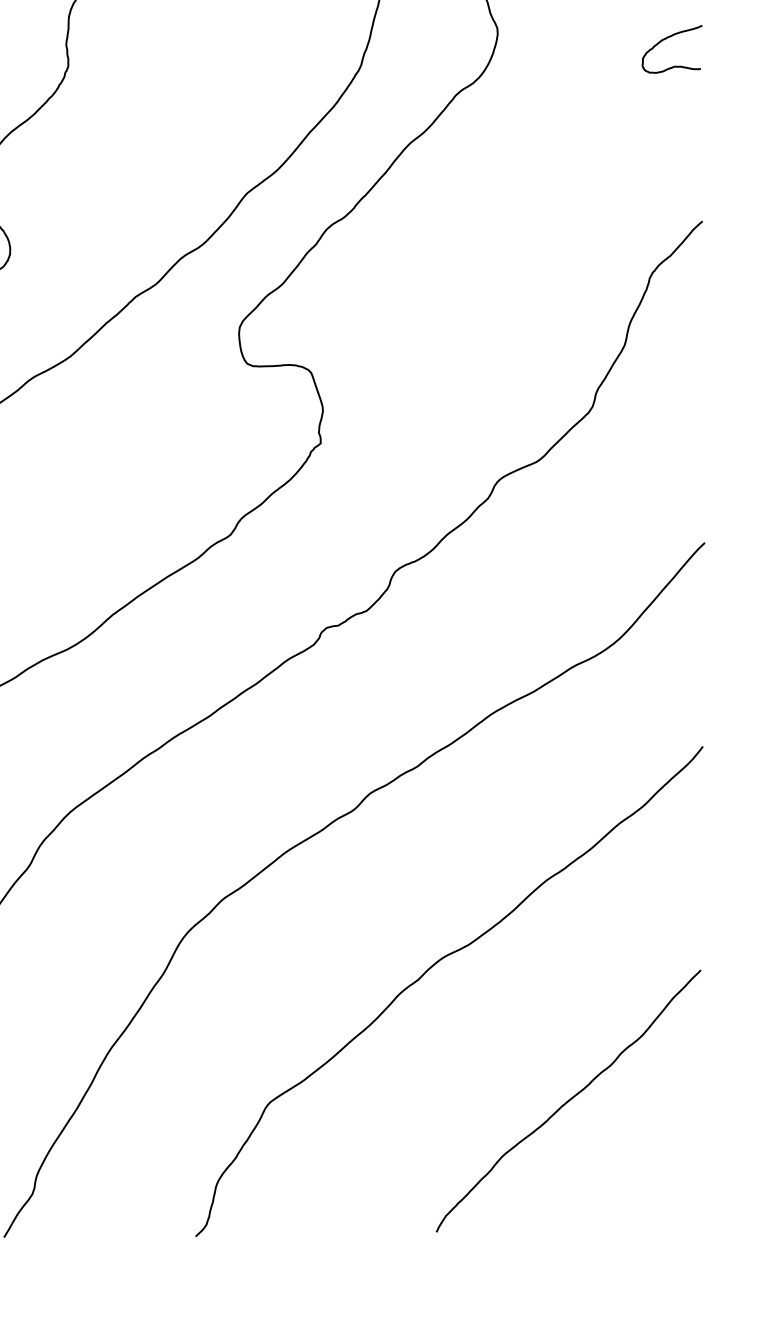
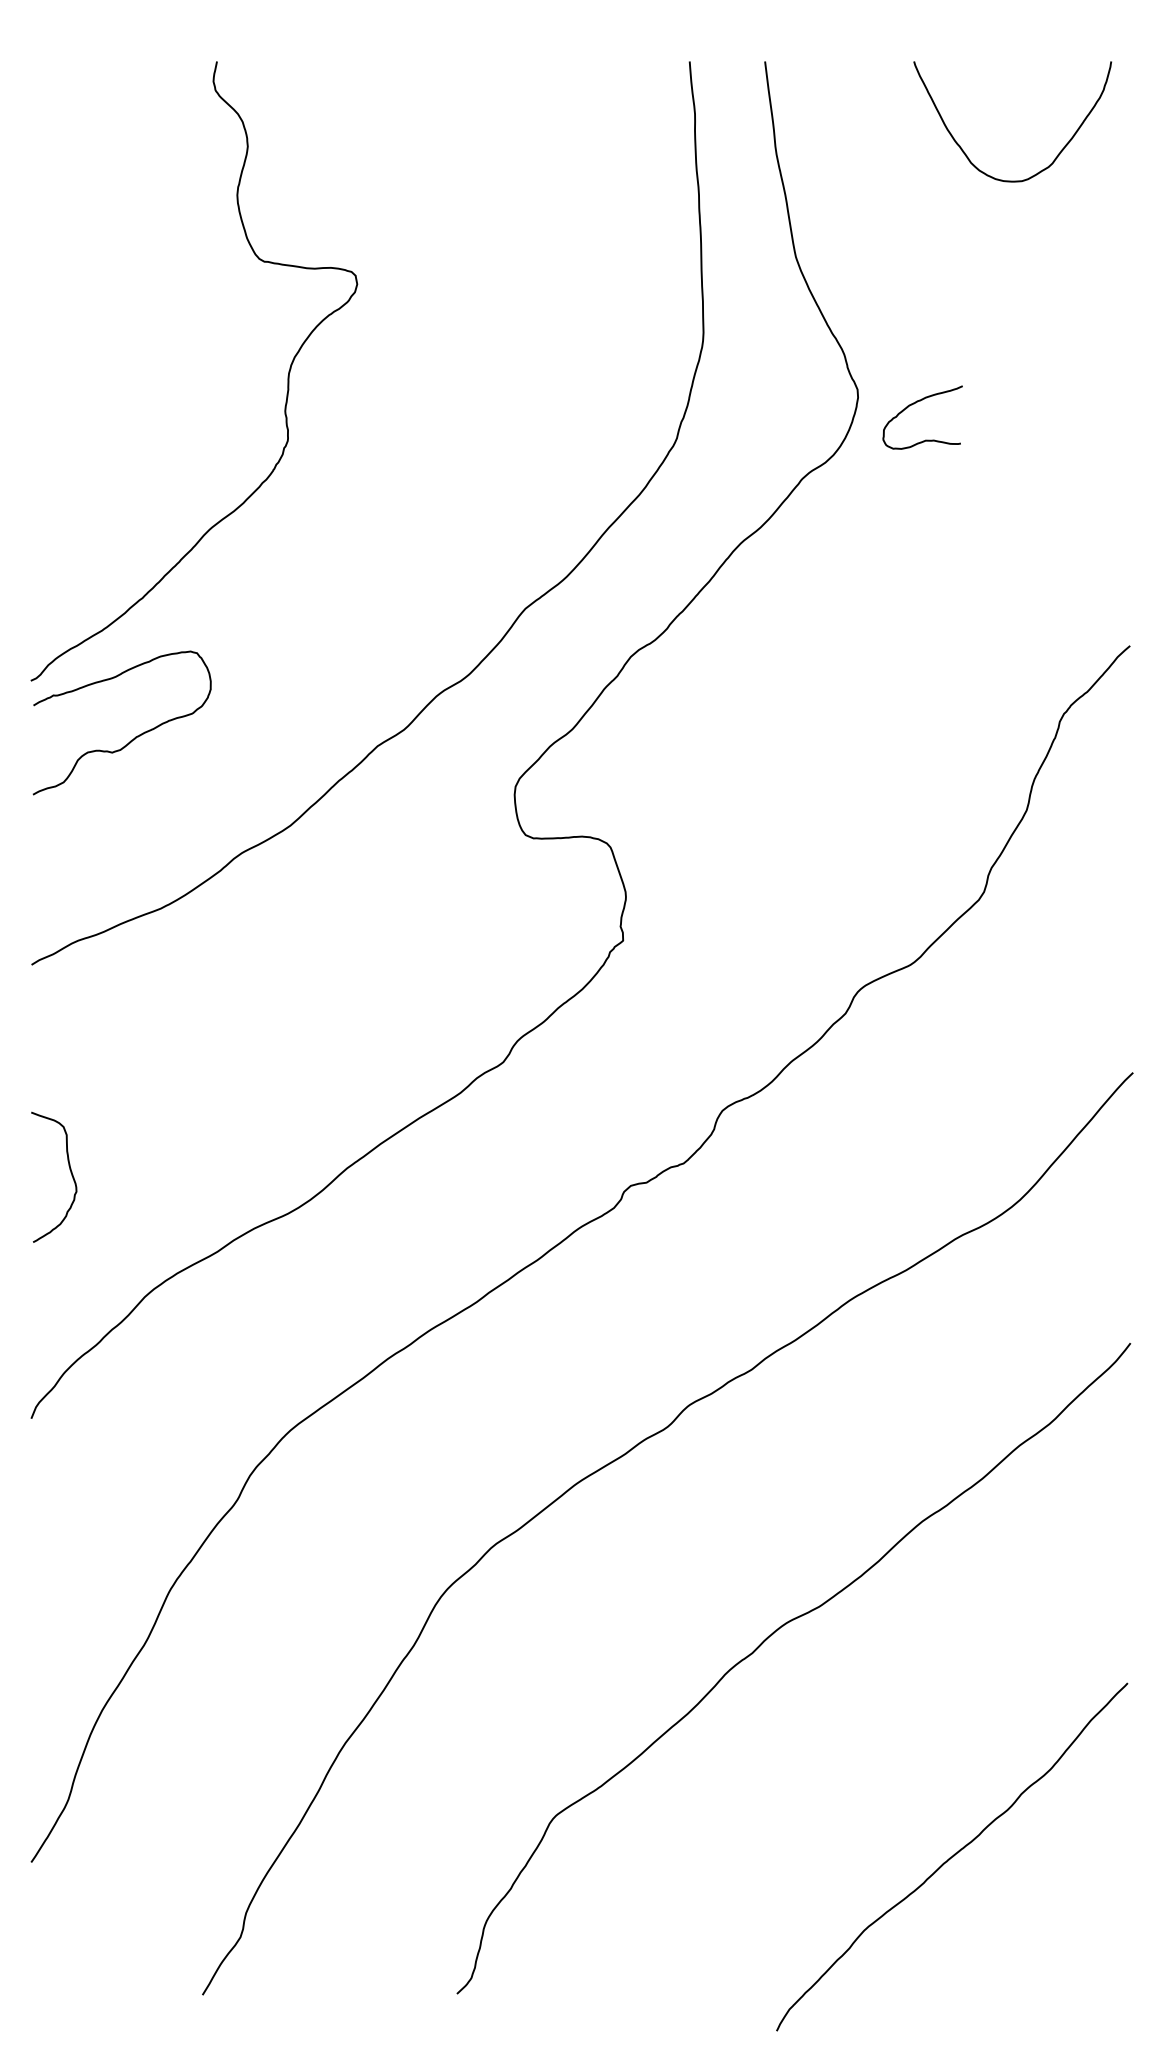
curve: (667, 38) -> (916, 403), moved
curve: (568, 1100) -> (952, 1856), moved

